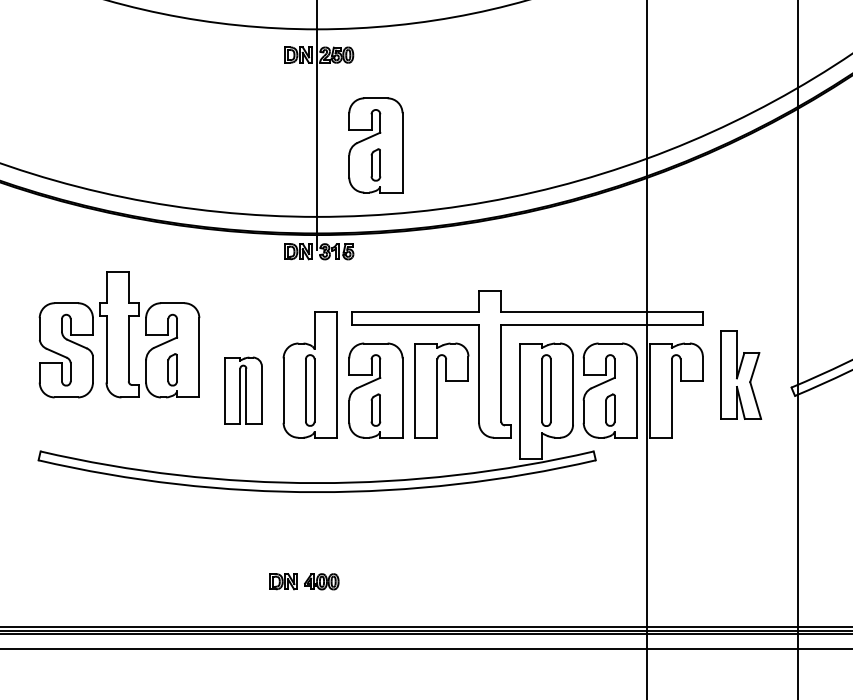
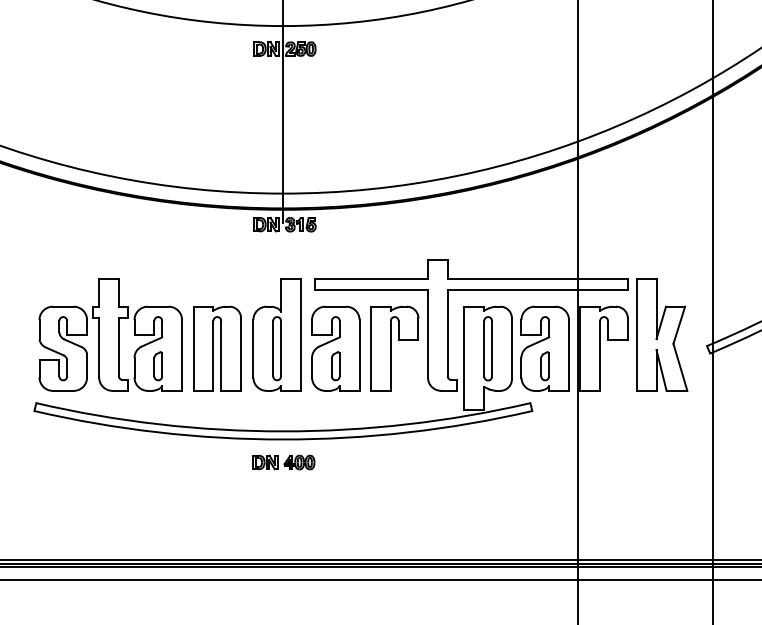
part: (375, 145) -> (335, 129), removed
part: (119, 334) -> (110, 334), moved
part: (741, 374) -> (662, 334), size x1.43
part: (243, 390) -> (217, 348), size x1.43
part: (303, 581) -> (283, 462), moved

